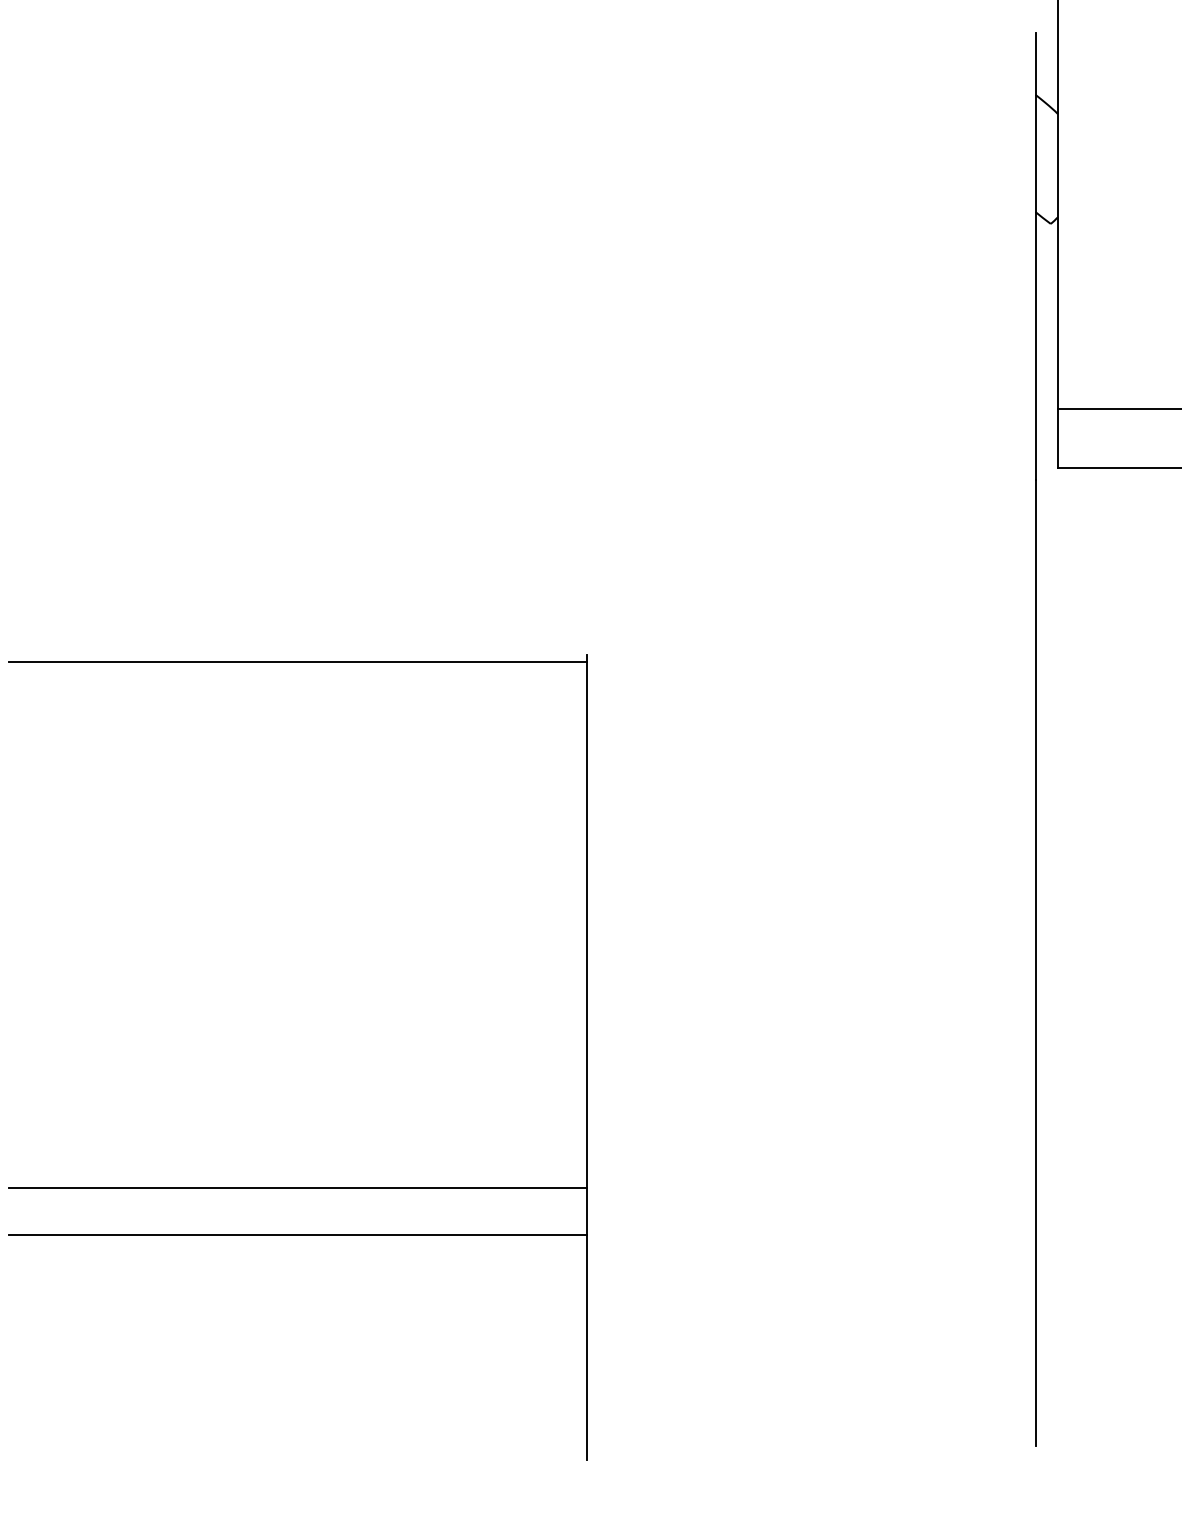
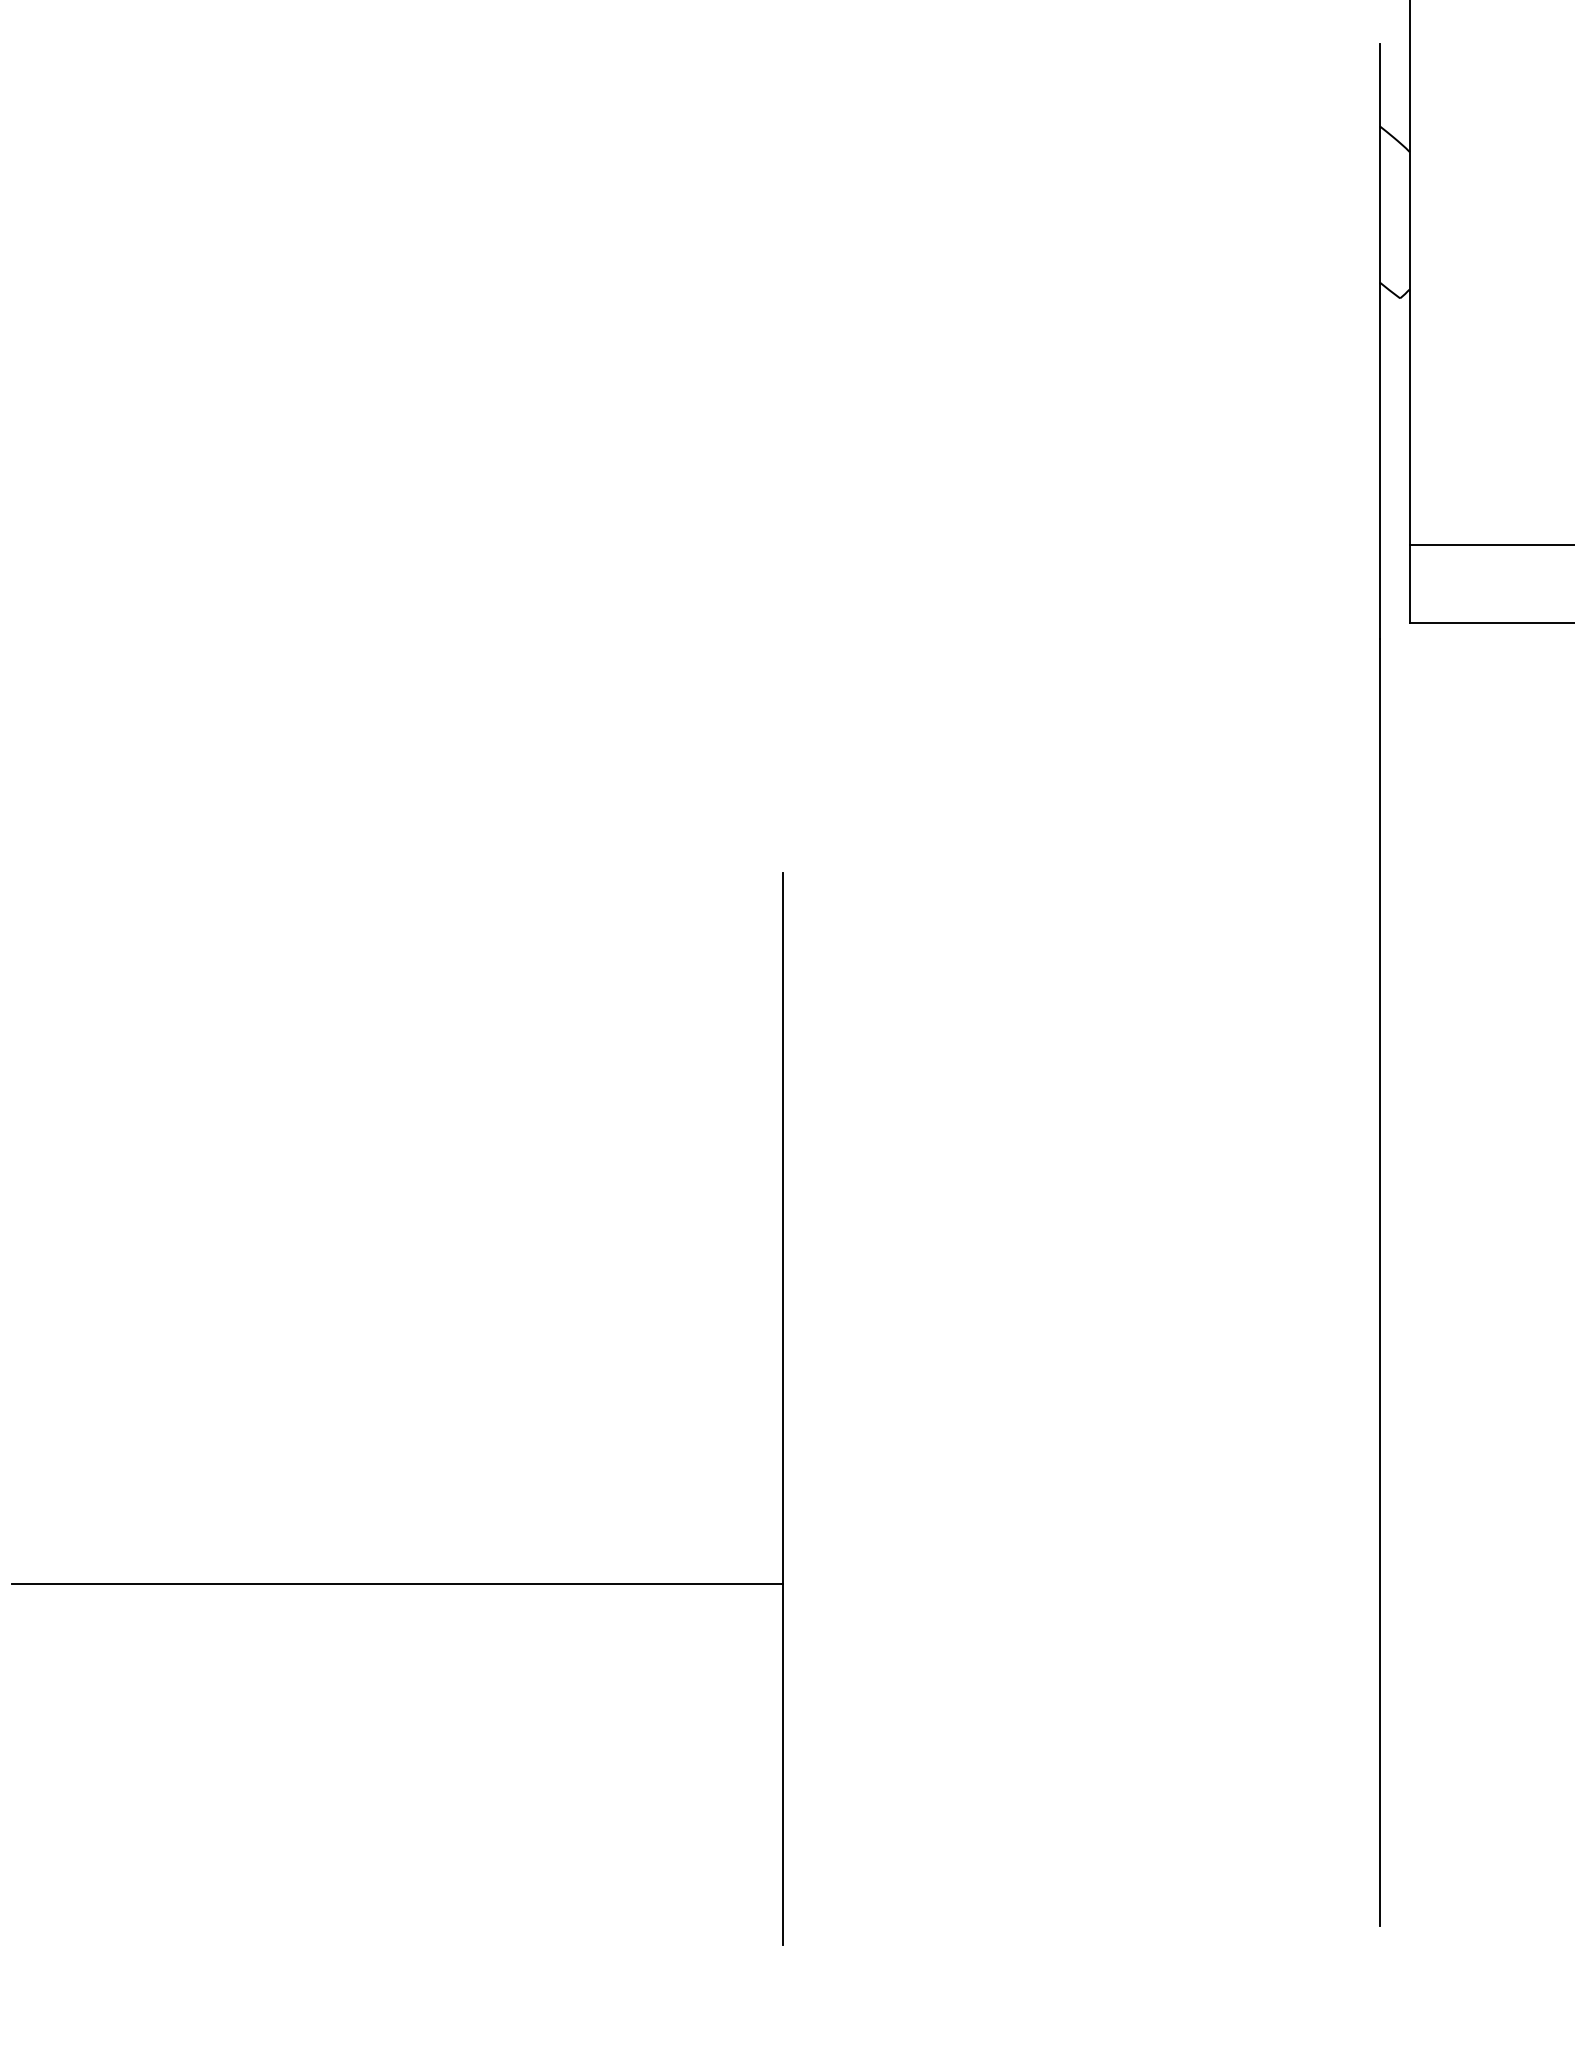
line: (298, 661) -> (397, 881), removed
line: (298, 1234) -> (397, 1644), removed

